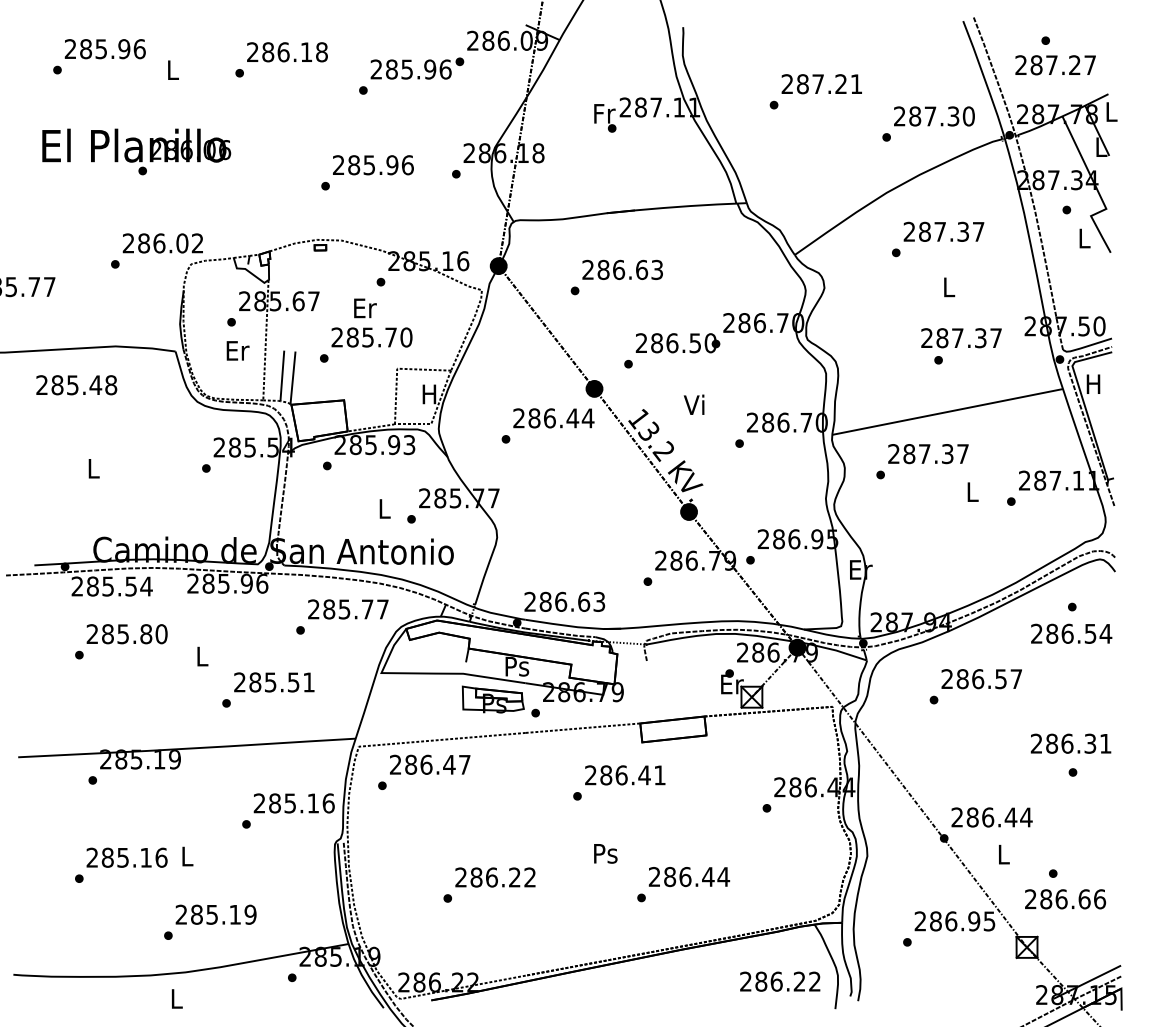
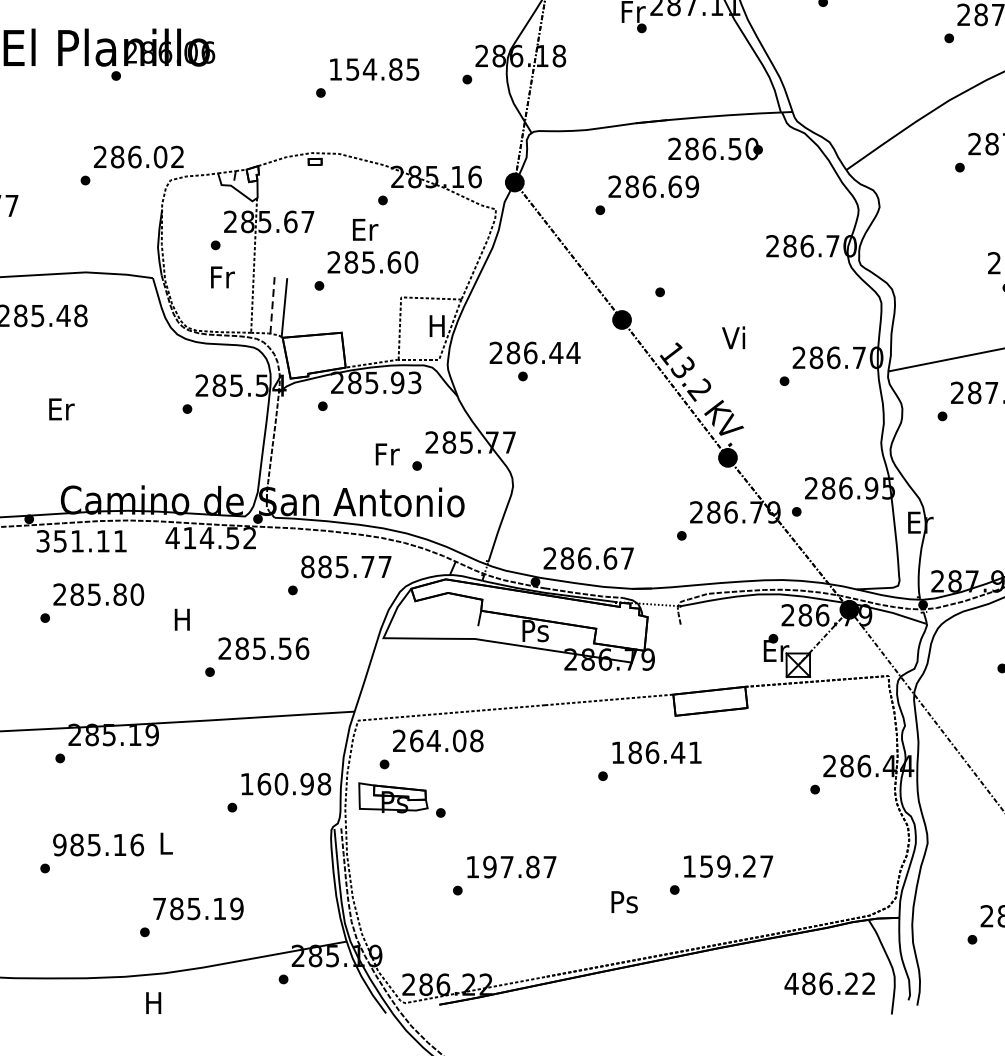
text: (373, 165) -> (374, 69), 285.96 -> 154.85
text: (657, 269) -> (692, 186), 286.63 -> 286.69
text: (391, 337) -> (394, 262), 285.70 -> 285.60
text: (677, 343) -> (715, 149), moved
text: (237, 350) -> (222, 276), Er -> Fr
line: (282, 375) -> (272, 304), solid -> dashed
text: (553, 418) -> (534, 353), moved
text: (94, 468) -> (62, 409), L -> Er
text: (384, 508) -> (386, 453), L -> Fr
text: (227, 583) -> (211, 537), 285.96 -> 414.52
text: (111, 586) -> (81, 541), 285.54 -> 351.11
text: (599, 601) -> (627, 558), 286.63 -> 286.67
text: (313, 609) -> (307, 567), 285.77 -> 885.77
text: (201, 656) -> (181, 619), L -> H
text: (309, 682) -> (302, 648), 285.51 -> 285.56
part: (500, 701) -> (401, 799), moved
text: (437, 764) -> (446, 740), 286.47 -> 264.08
text: (590, 775) -> (617, 752), 286.41 -> 186.41
text: (293, 803) -> (285, 784), 285.16 -> 160.98
text: (605, 853) -> (624, 901), moved
text: (92, 857) -> (59, 844), 285.16 -> 985.16
text: (689, 876) -> (728, 866), 286.44 -> 159.27
text: (495, 877) -> (511, 867), 286.22 -> 197.87
text: (181, 914) -> (159, 908), 285.19 -> 785.19
text: (745, 981) -> (791, 983), 286.22 -> 486.22
text: (175, 998) -> (152, 1002), L -> H

